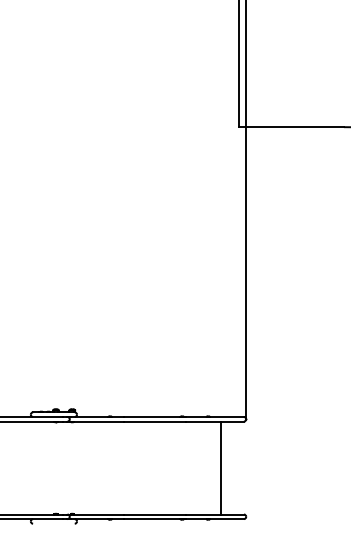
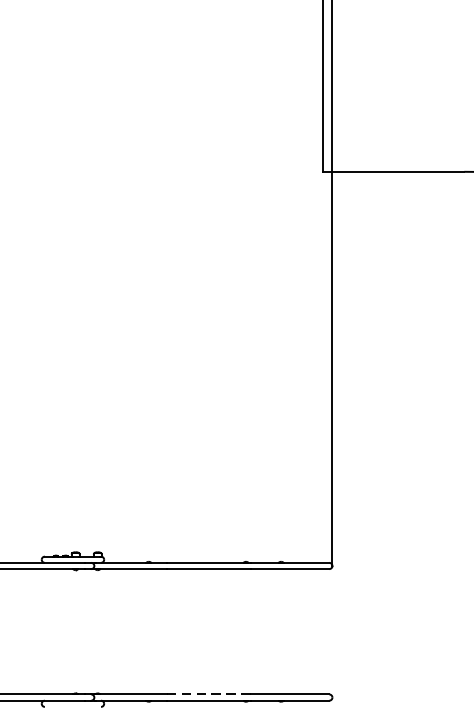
line: (221, 467) -> (299, 631), removed
line: (155, 514) -> (210, 694), solid -> dashed

